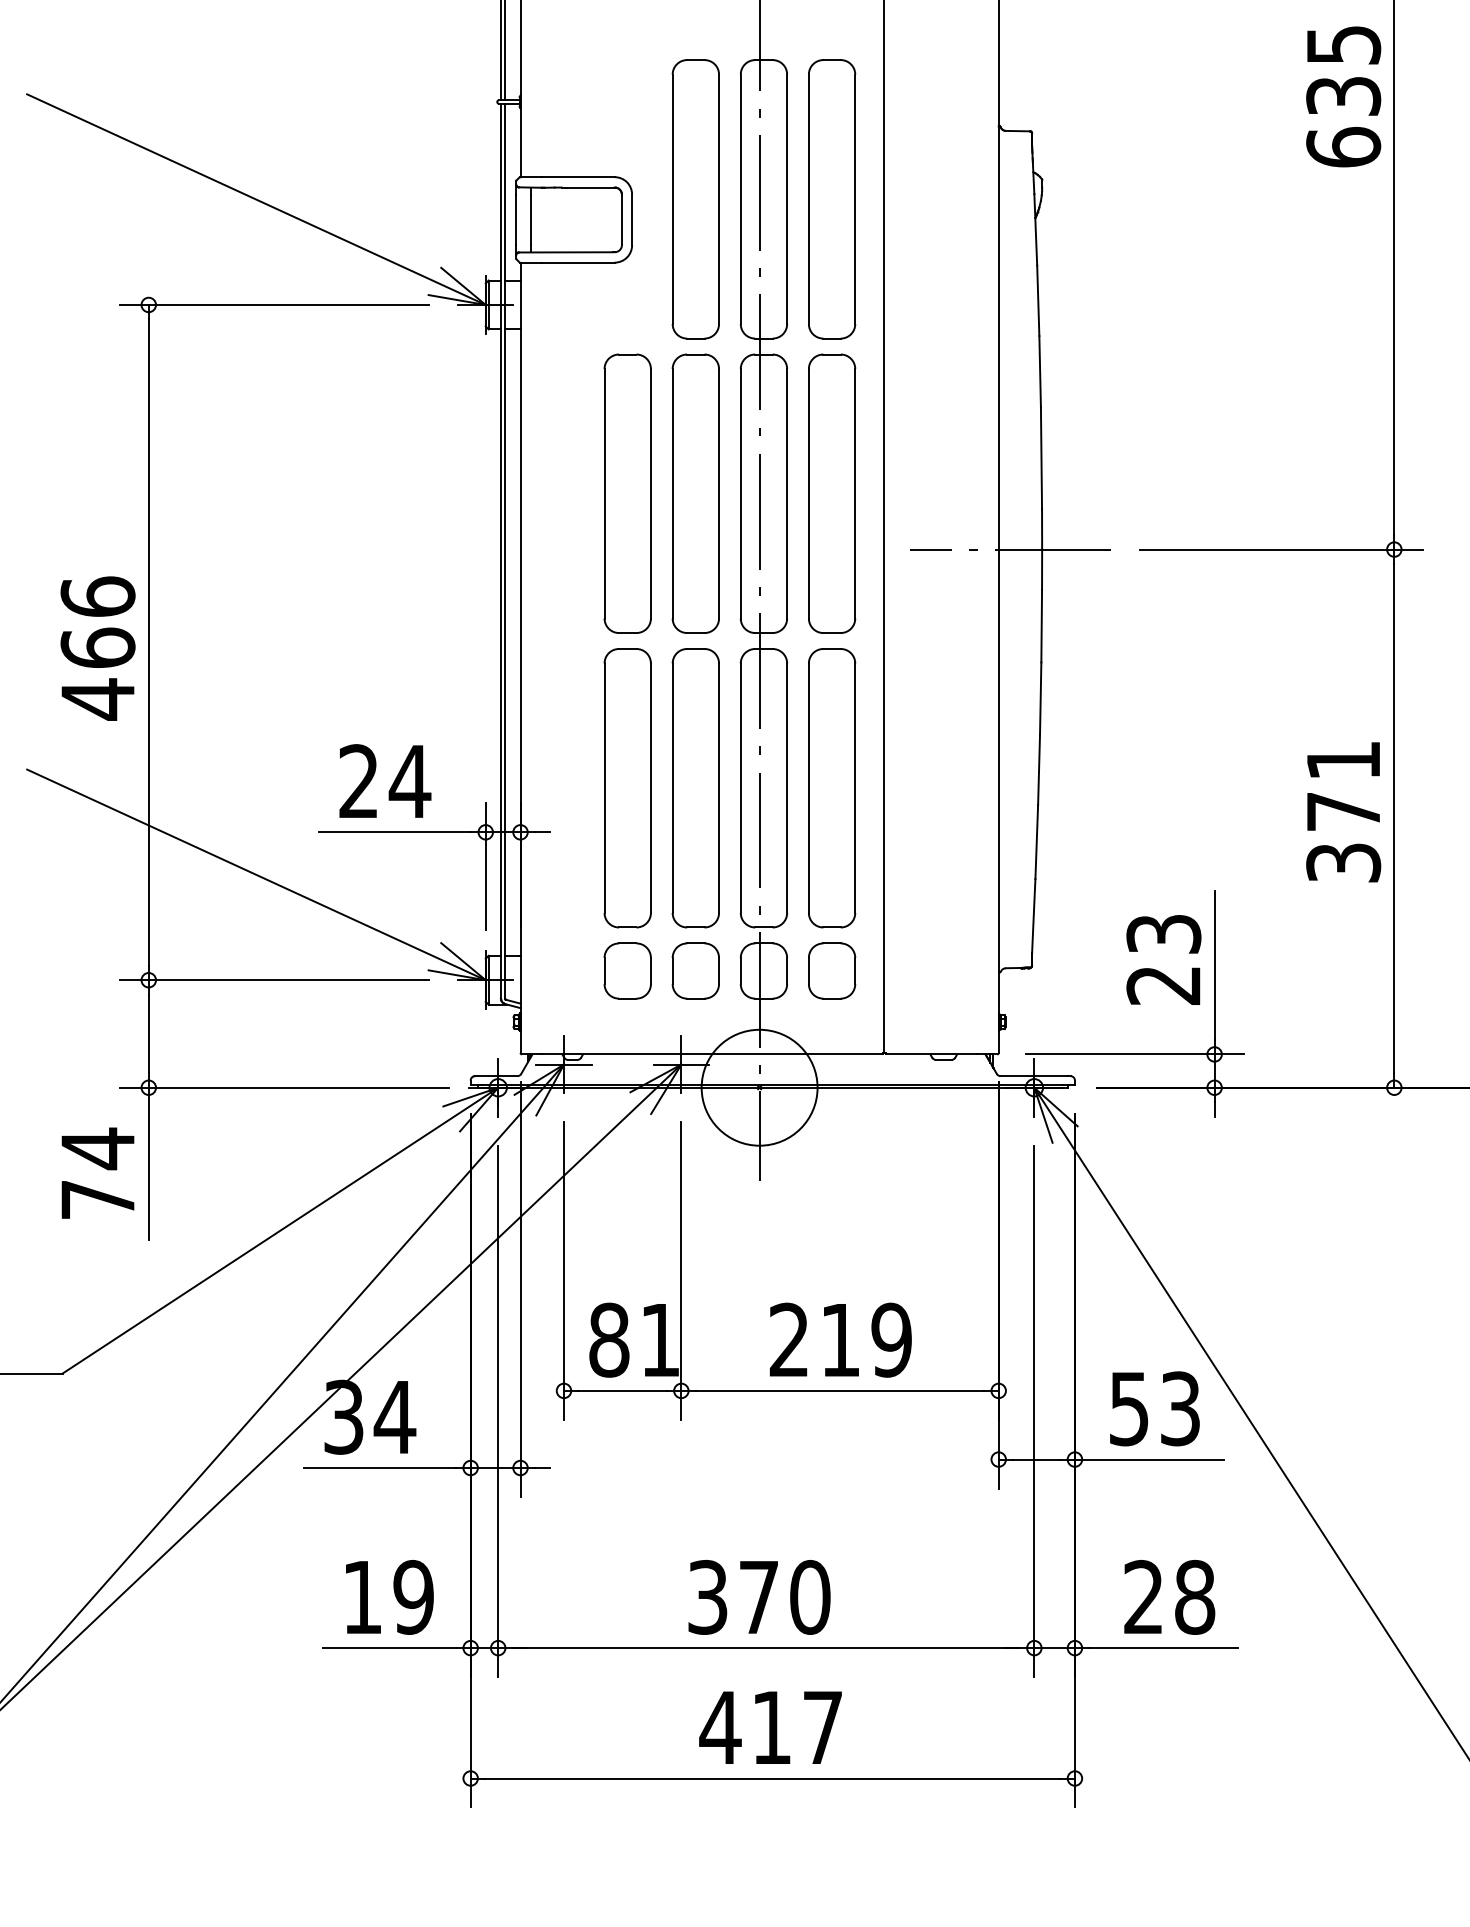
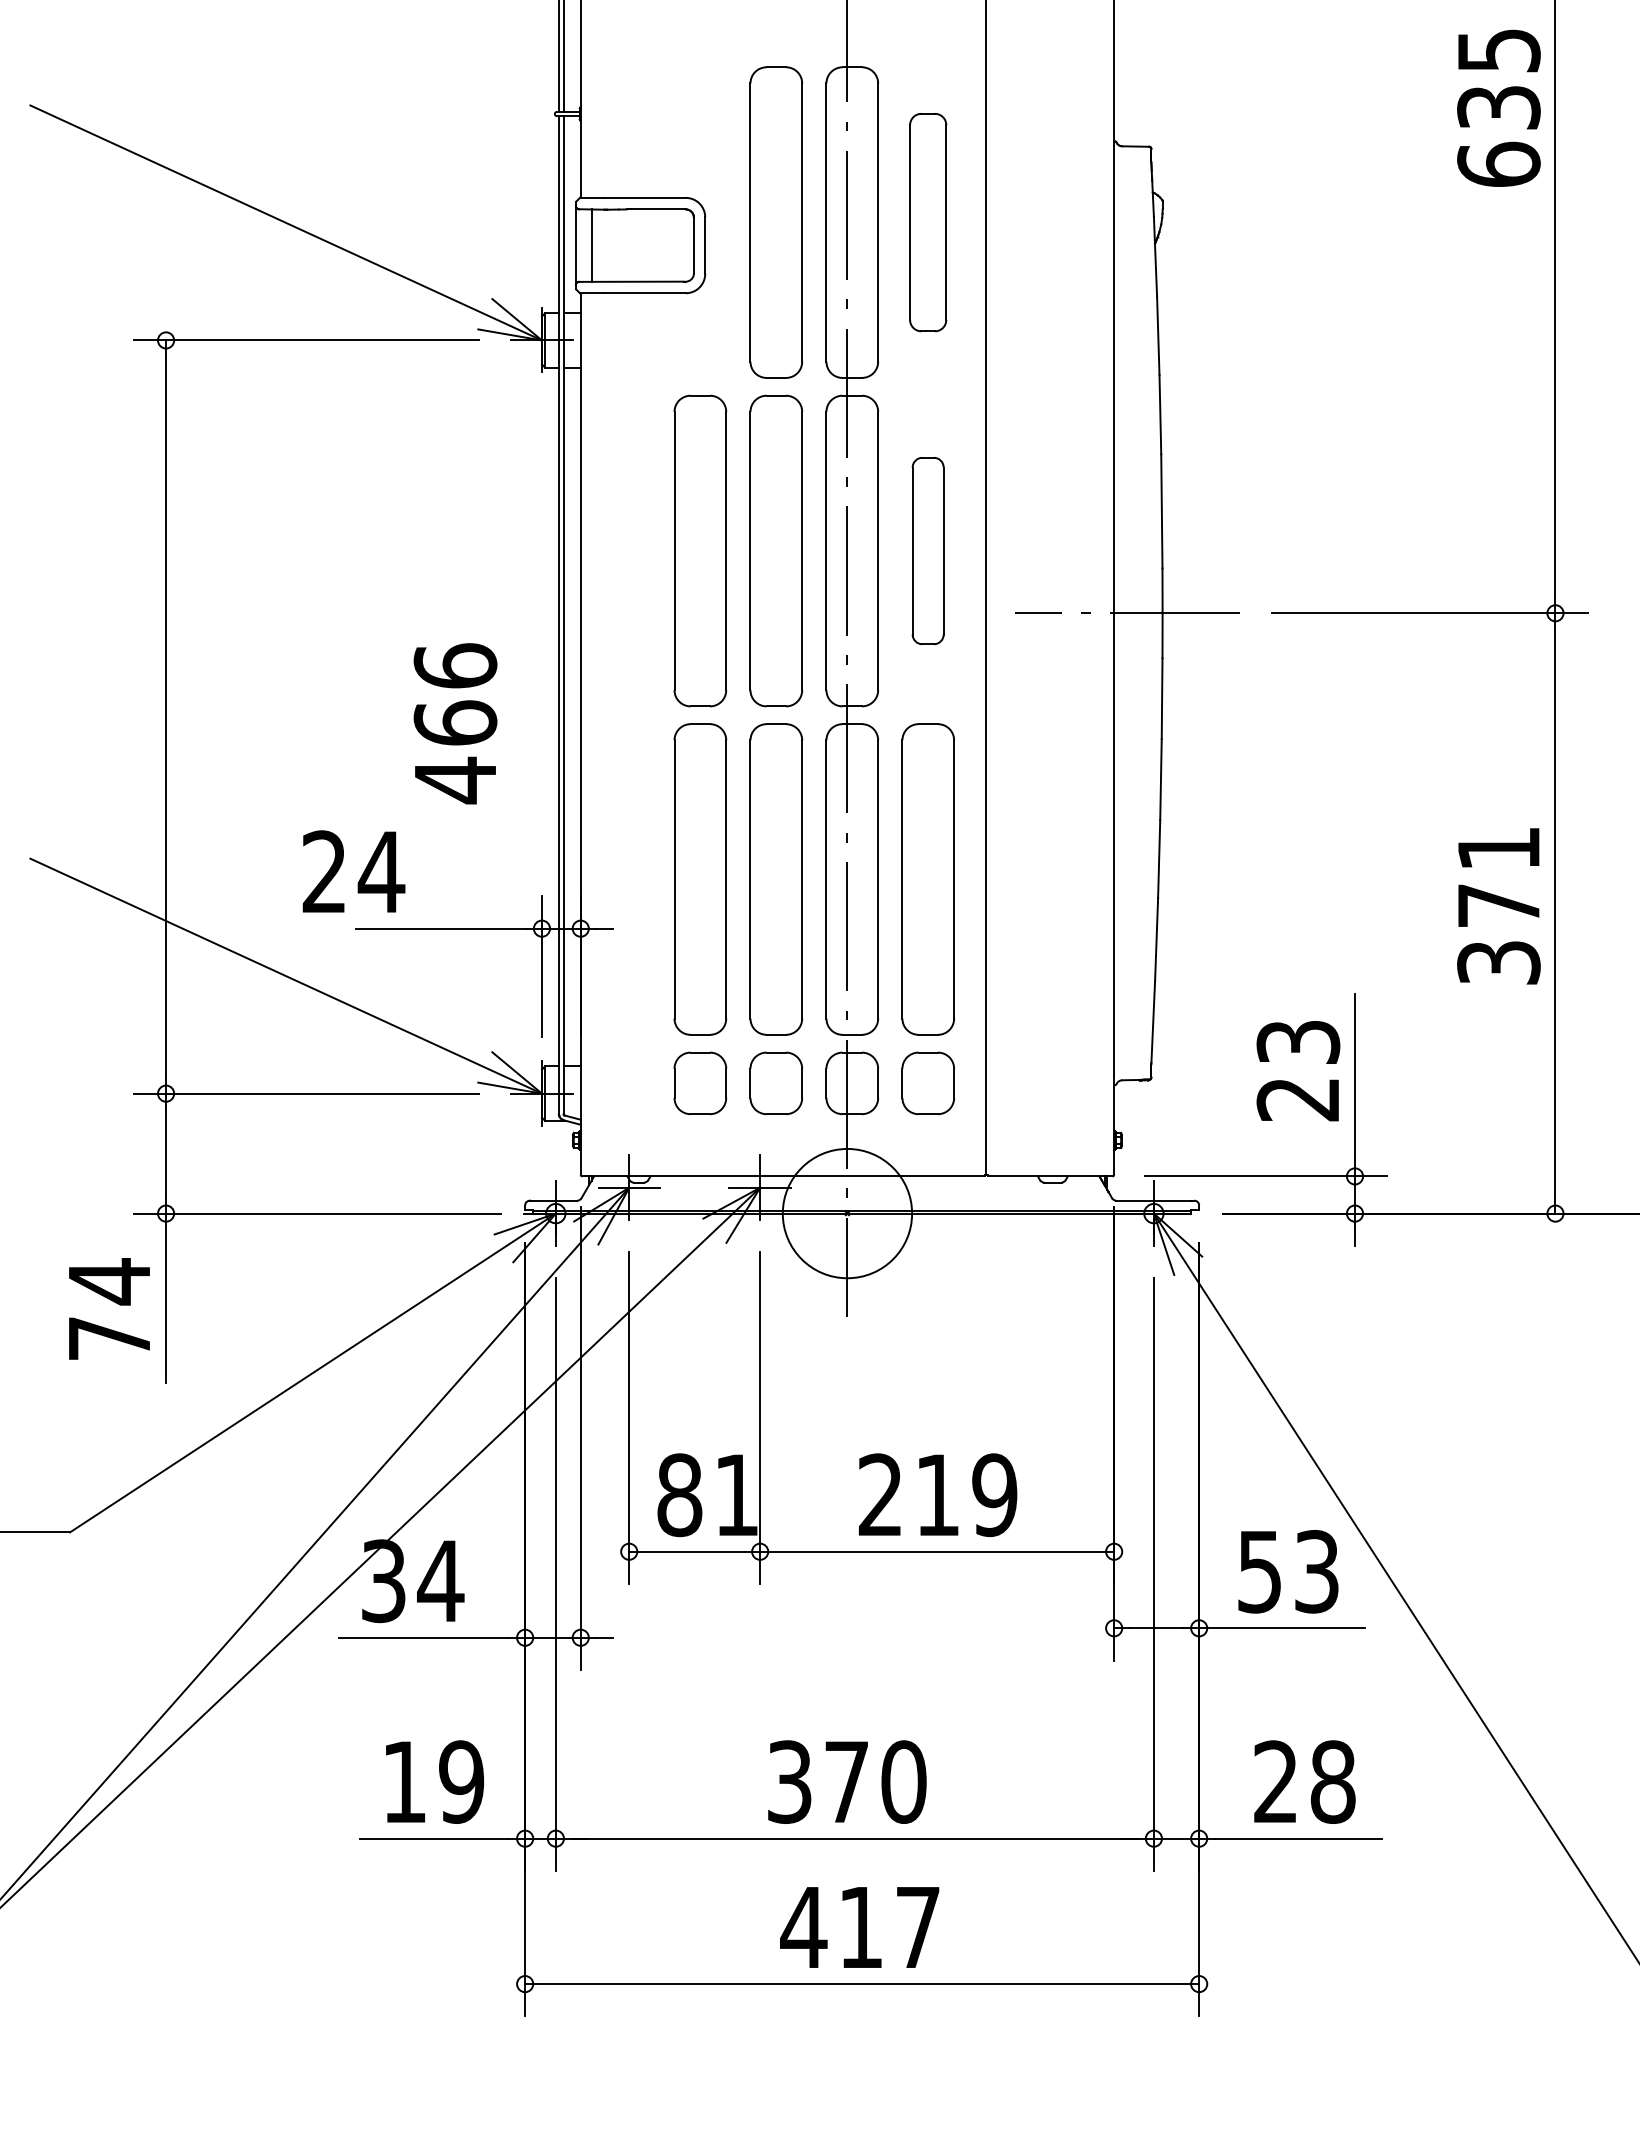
part: (831, 199) -> (927, 222), size x0.7
part: (831, 493) -> (927, 550), size x0.6
text: (98, 648) -> (455, 723), moved
text: (384, 781) -> (353, 871), moved

